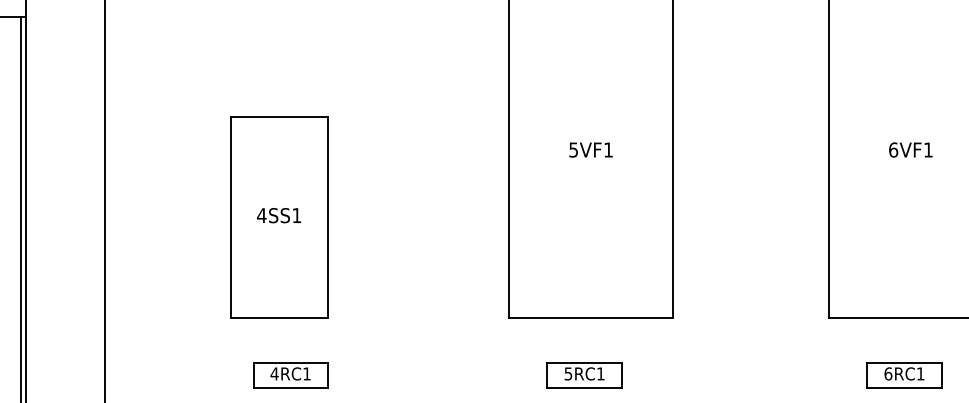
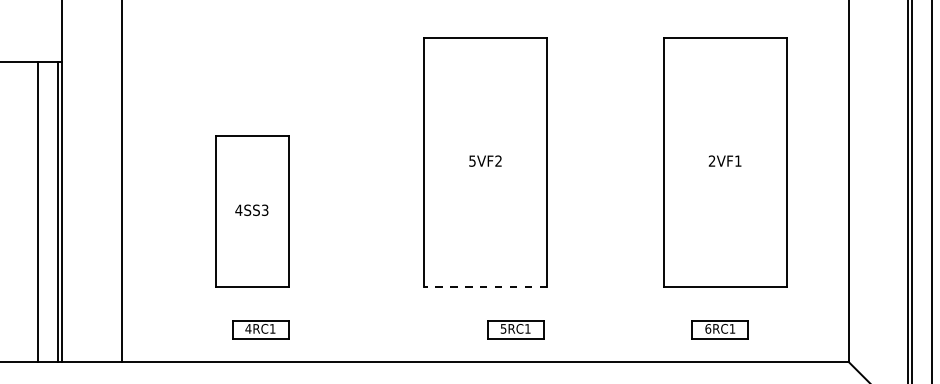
text: (608, 149) -> (498, 160), 5VF1 -> 5VF2
text: (892, 149) -> (711, 160), 6VF1 -> 2VF1
text: (296, 215) -> (264, 210), 4SS1 -> 4SS3
line: (591, 318) -> (485, 287), solid -> dashed
part: (584, 374) -> (515, 329), moved

